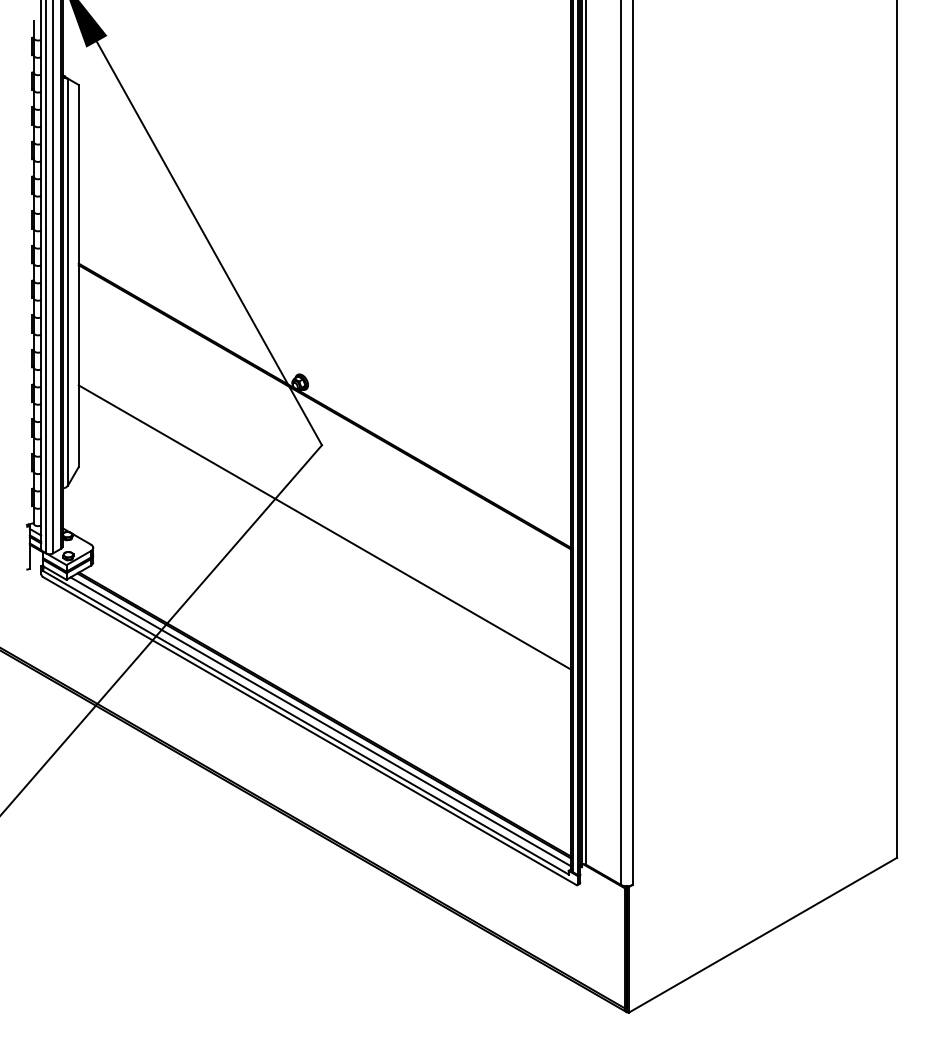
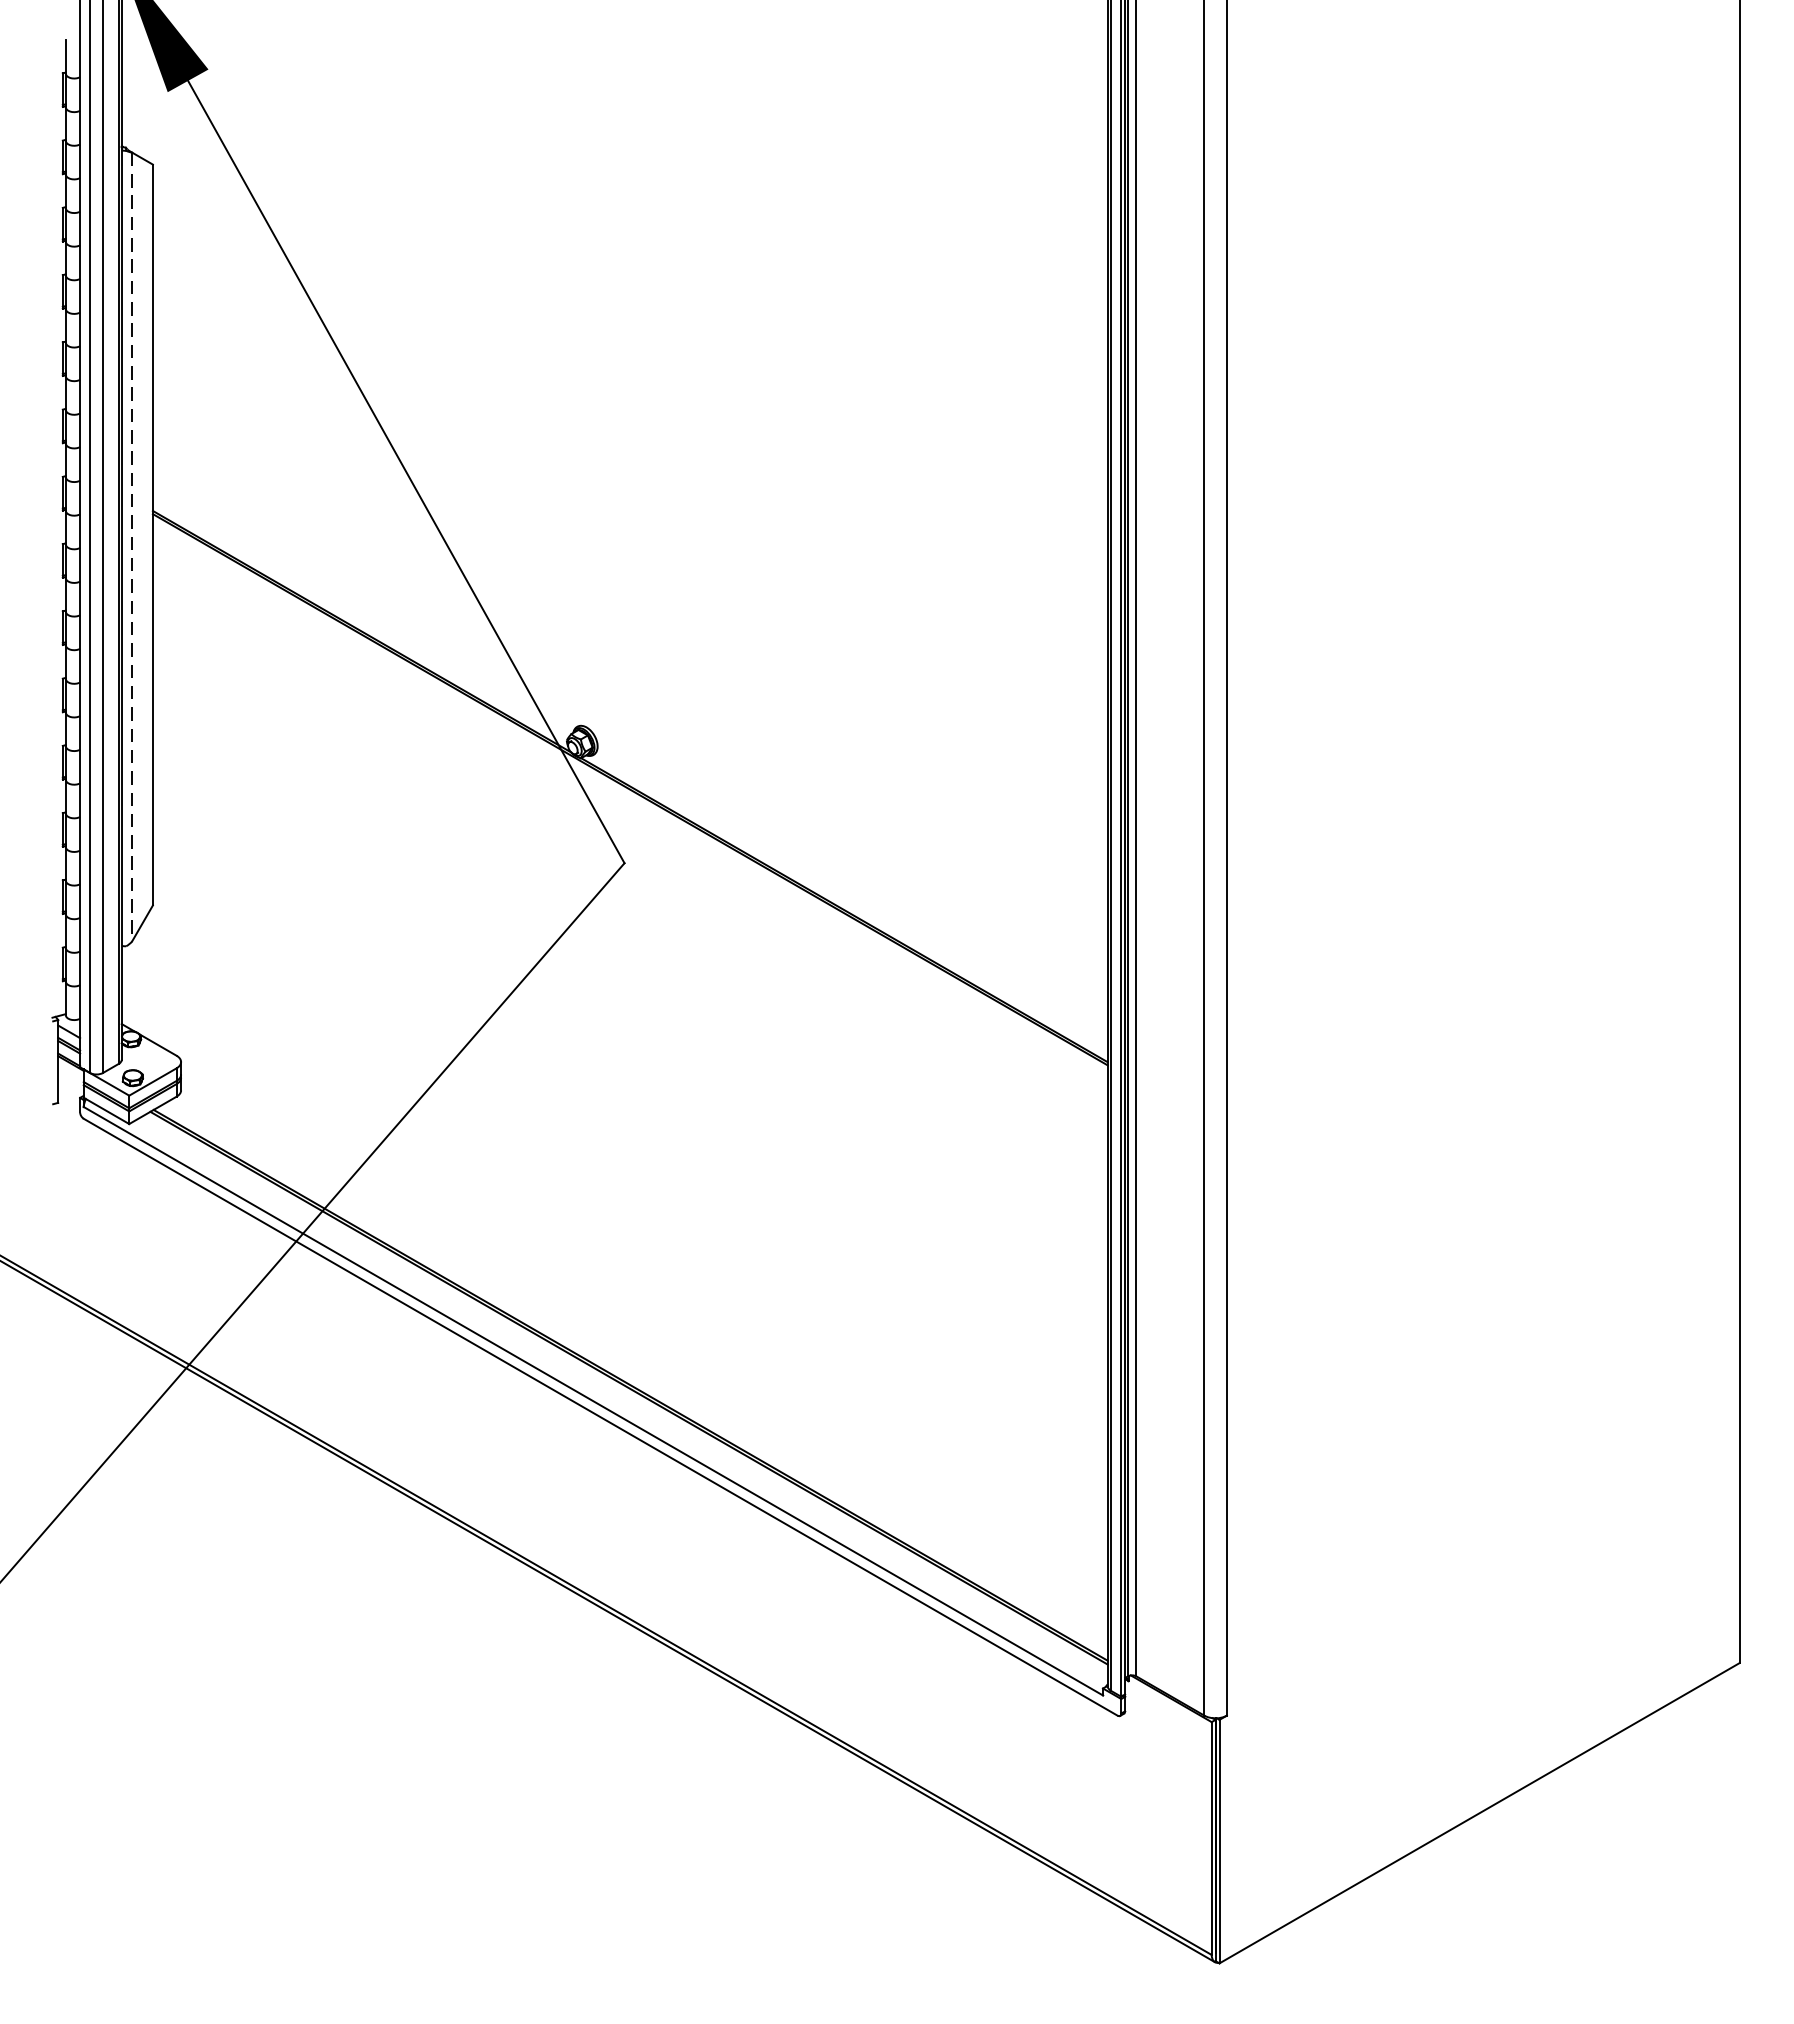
line: (68, 282) -> (133, 547), solid -> dashed
line: (324, 527) -> (629, 1022), removed
line: (320, 721) -> (621, 1398), removed

